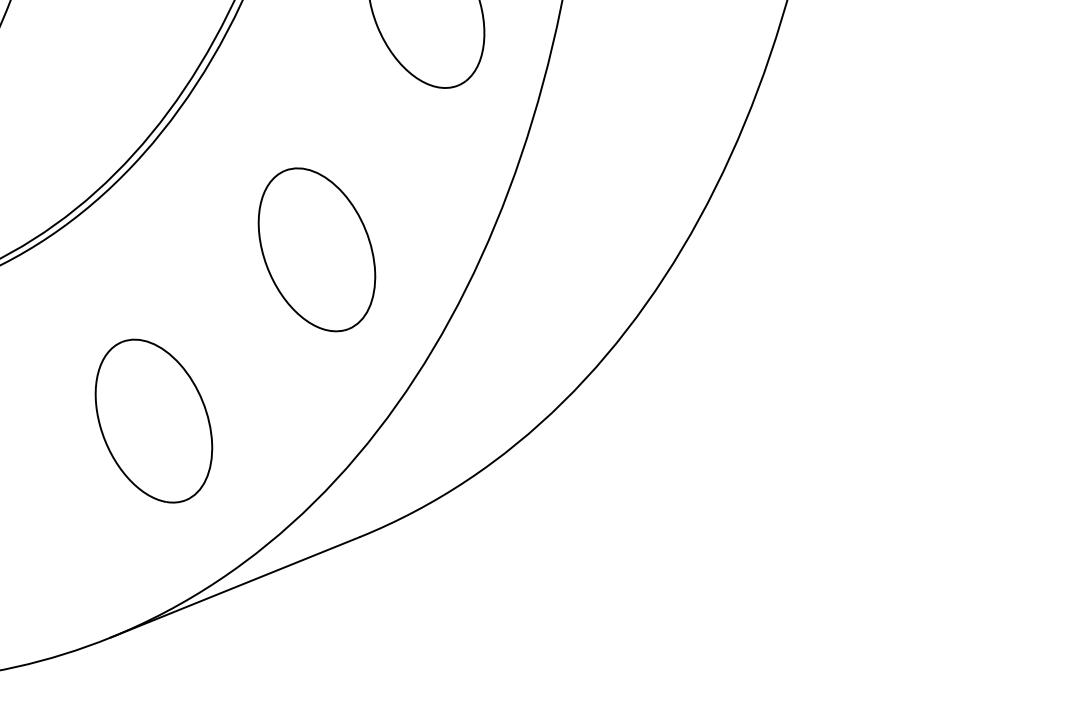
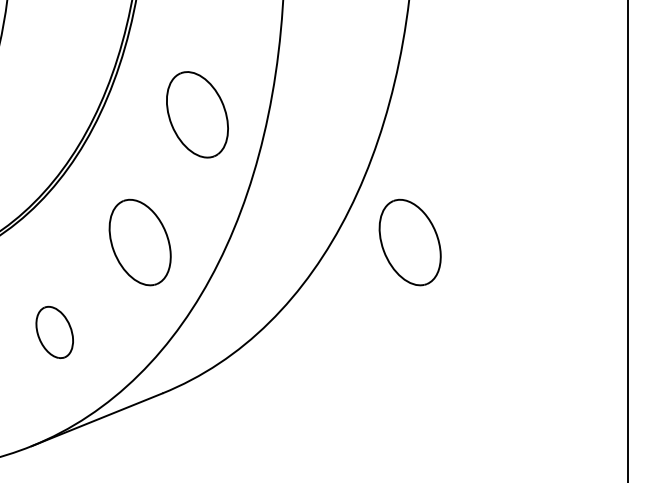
part: (830, 249) -> (409, 242), added
part: (153, 421) -> (54, 332), size x0.6

